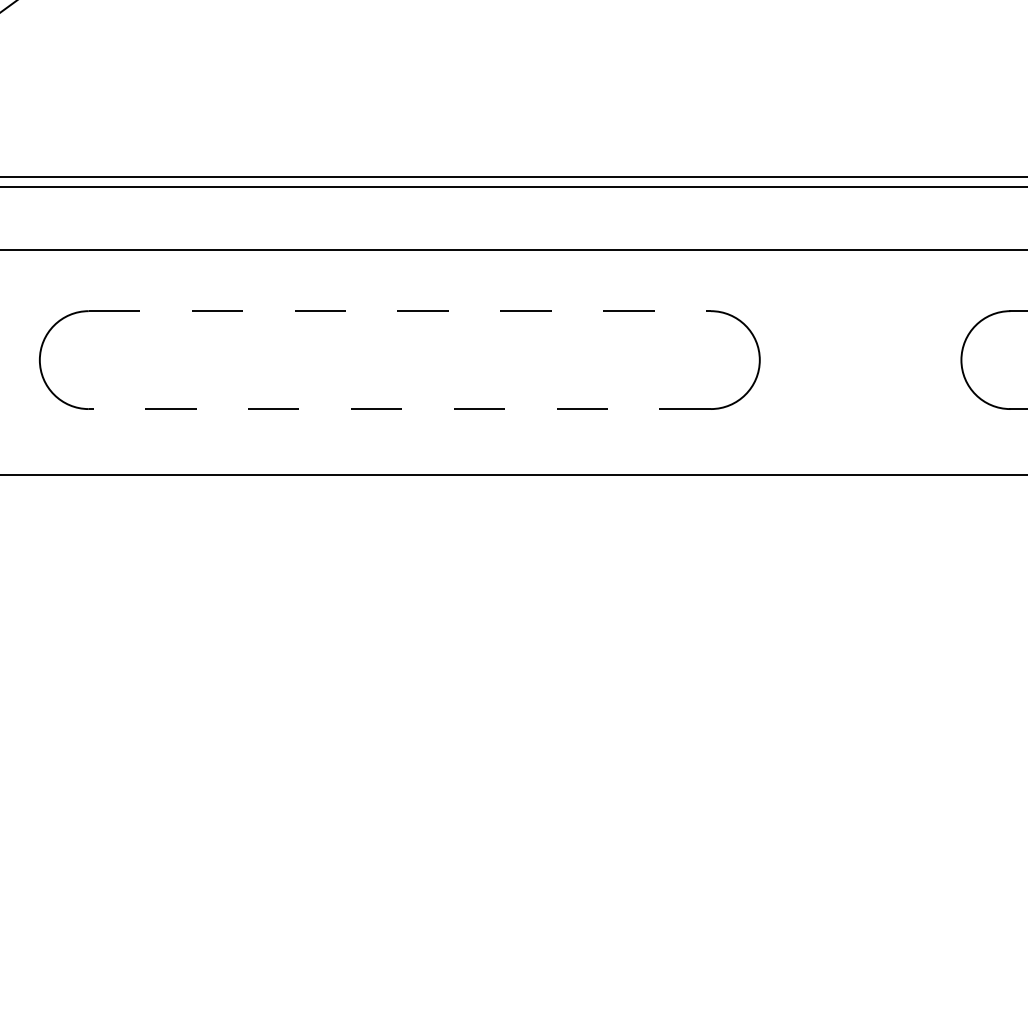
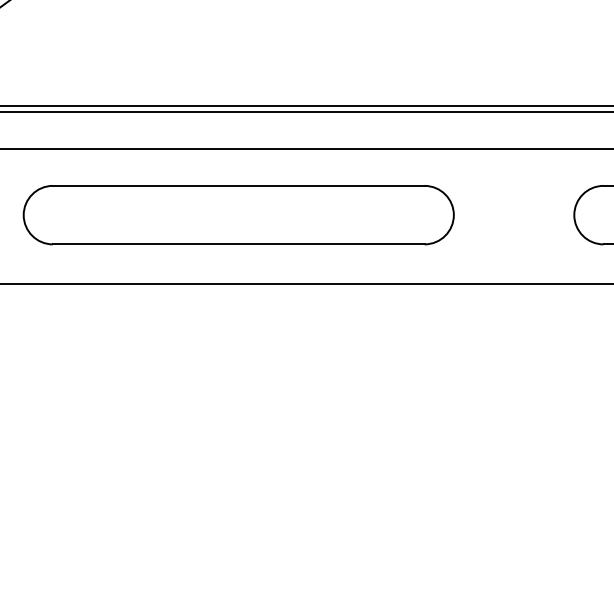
line: (399, 310) -> (238, 185), dashed -> solid
line: (399, 409) -> (238, 244), dashed -> solid

